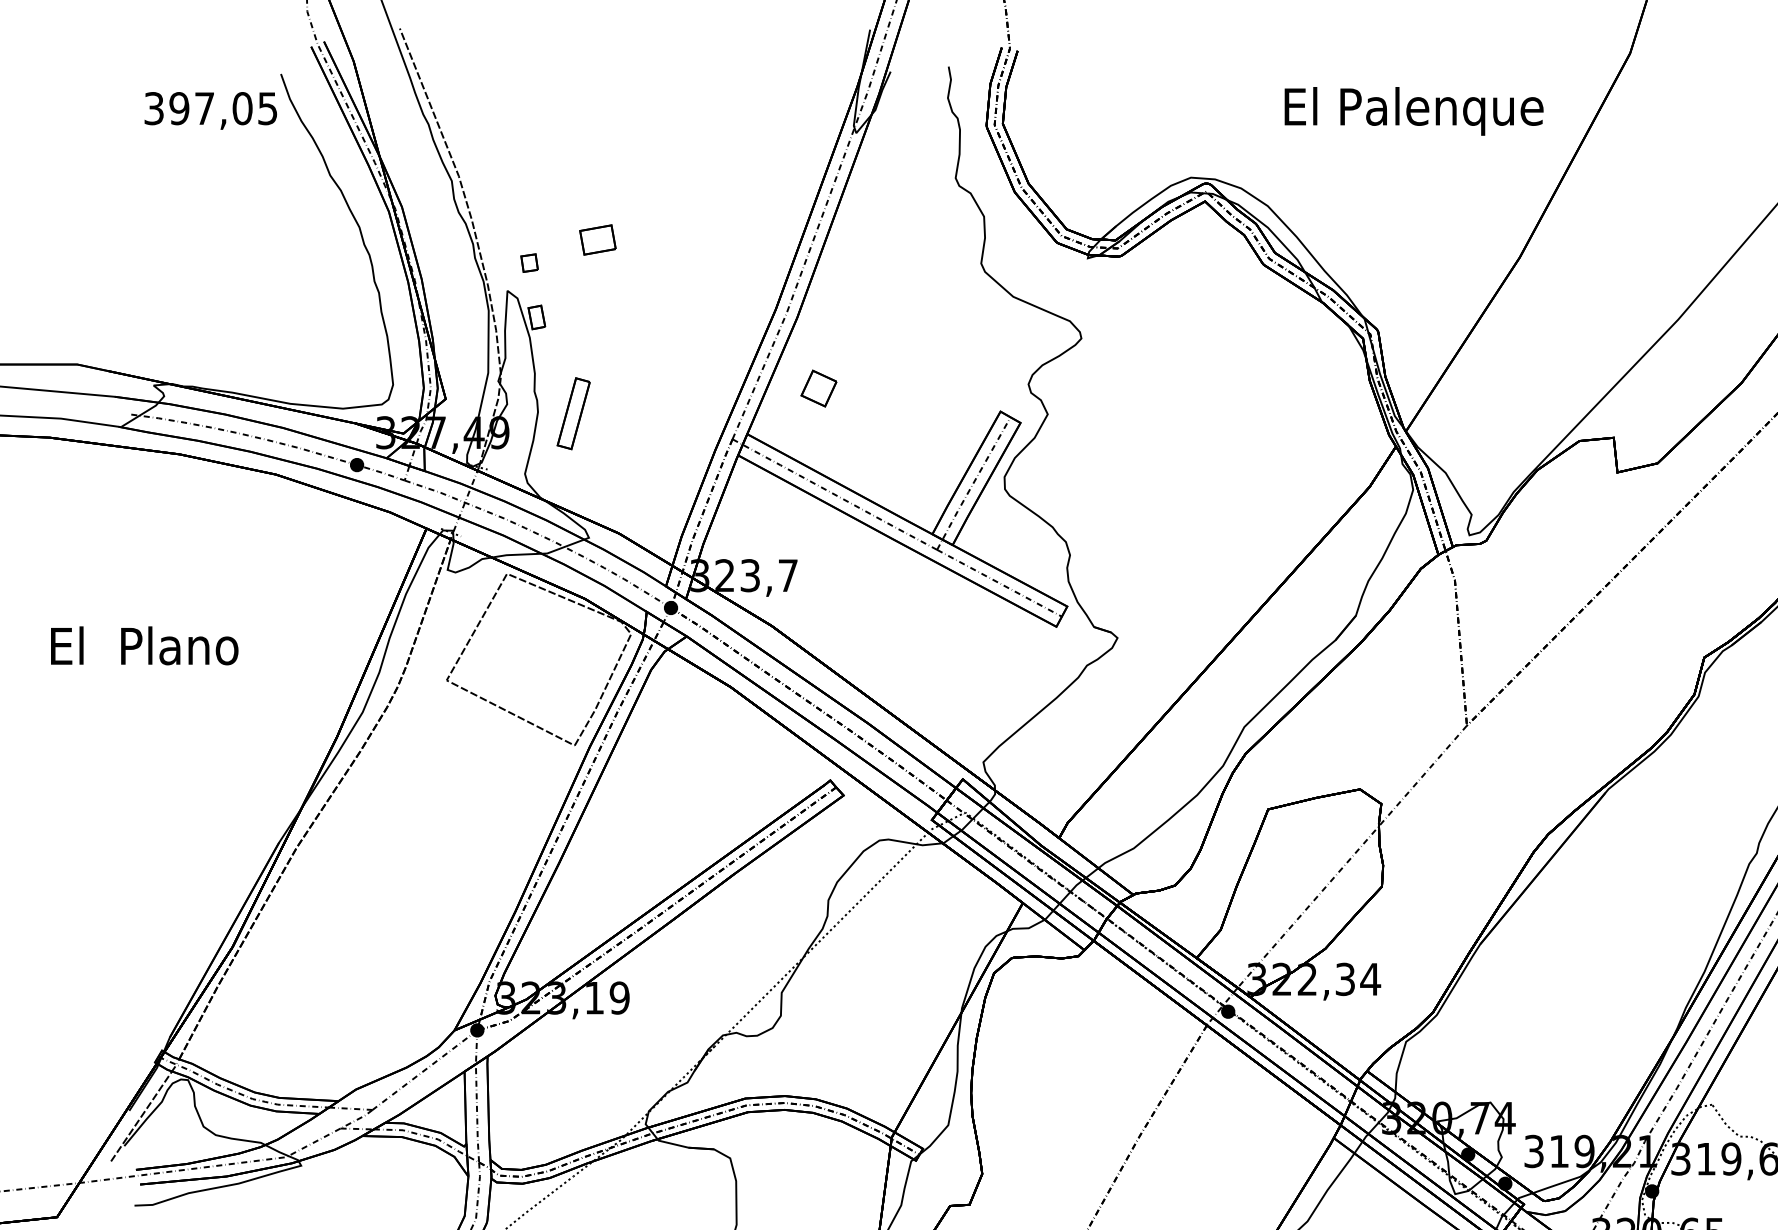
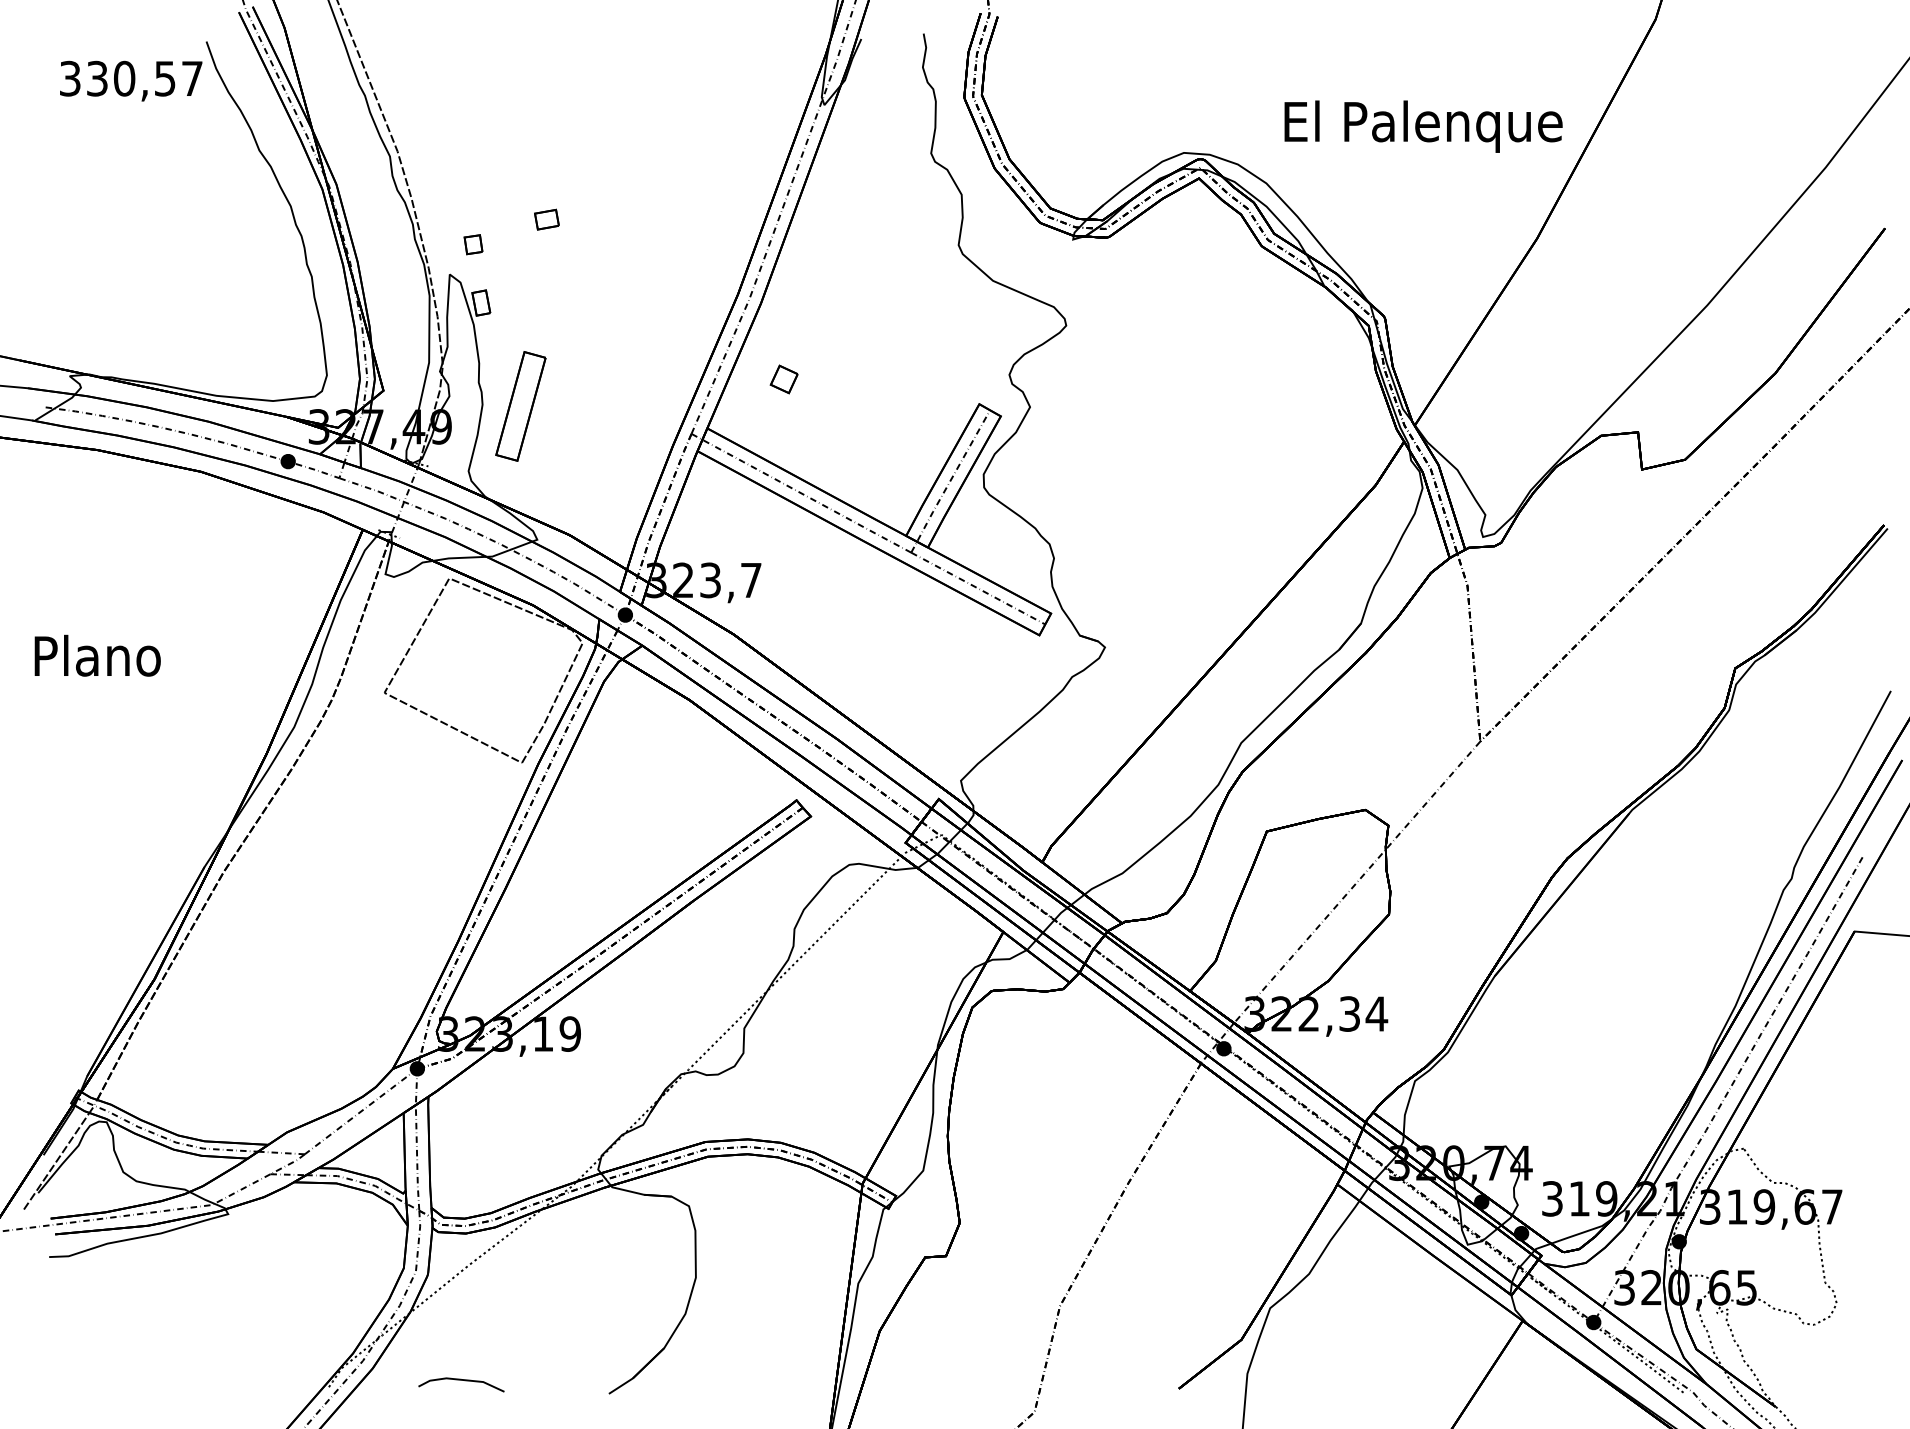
text: (223, 108) -> (144, 78), 397,05 -> 330,57
text: (1414, 111) -> (1423, 126), moved
part: (597, 239) -> (546, 219), size x0.62
part: (818, 388) -> (783, 379), size x0.71
part: (573, 413) -> (520, 406), size x1.43

